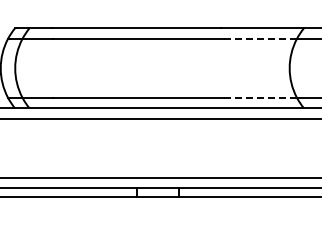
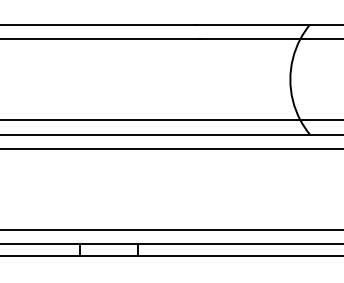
line: (260, 38) -> (250, 38), dashed -> solid
line: (260, 97) -> (250, 119), dashed -> solid

